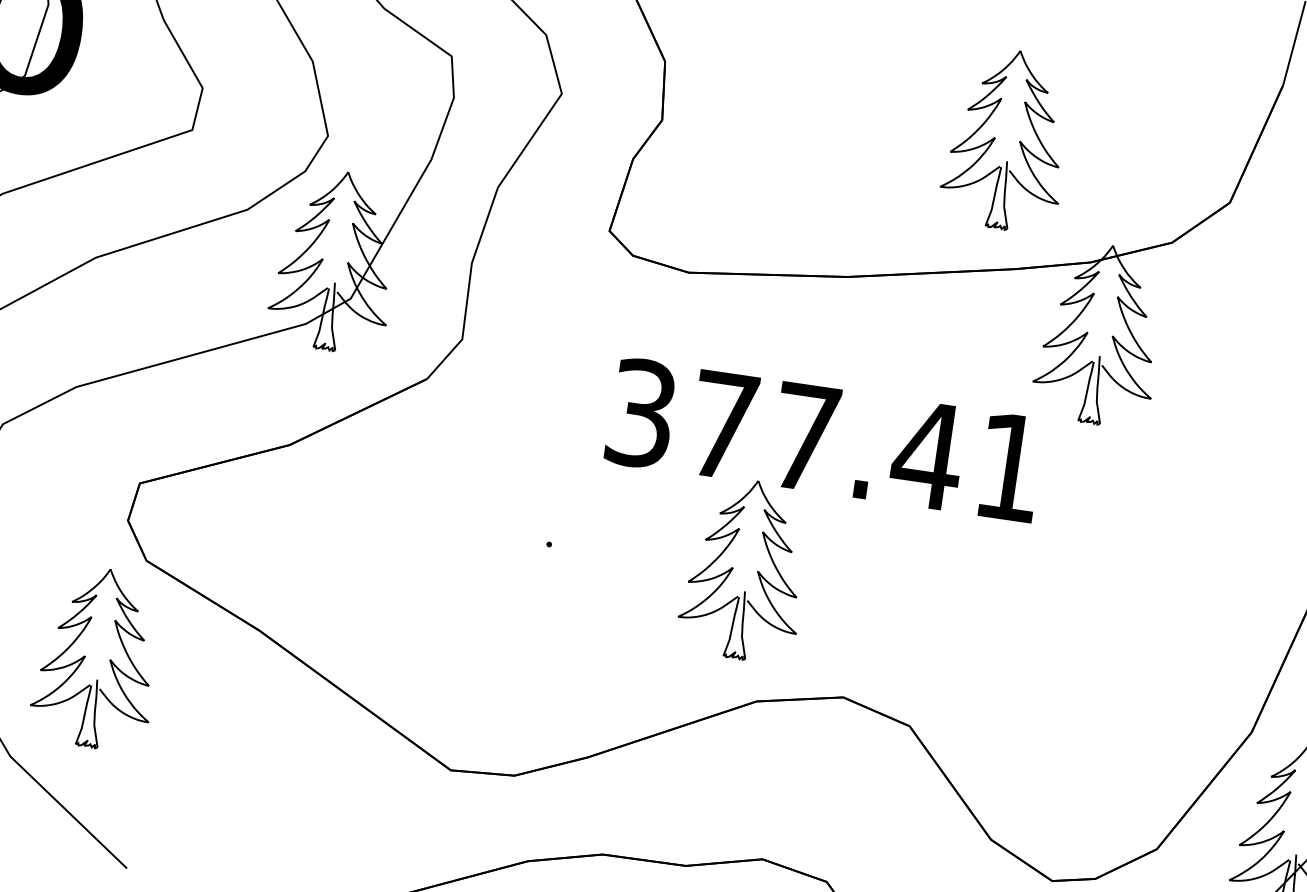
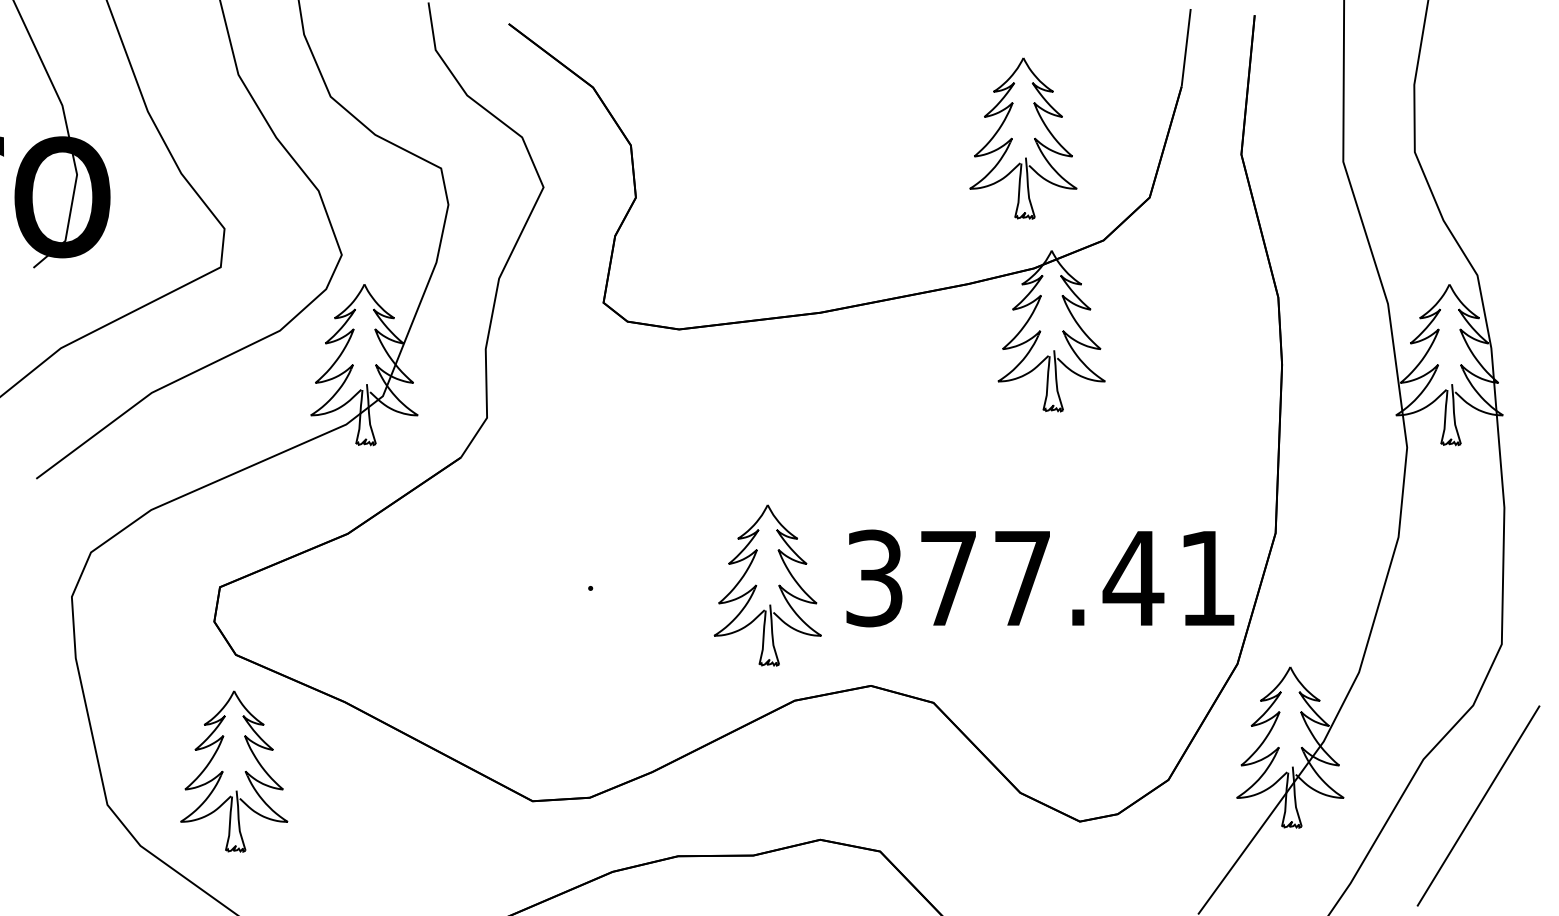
part: (1007, 139) -> (1023, 138), moved
text: (824, 440) -> (1040, 578), moved
part: (98, 658) -> (234, 771), moved

